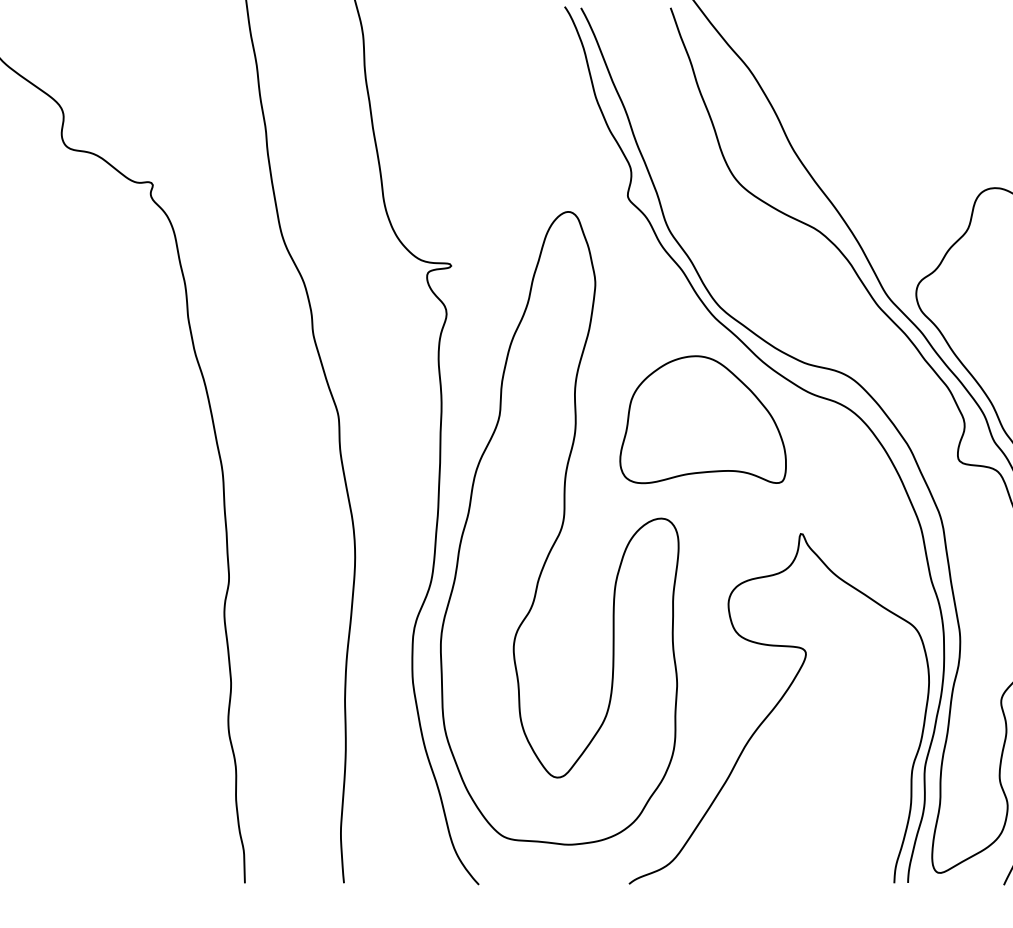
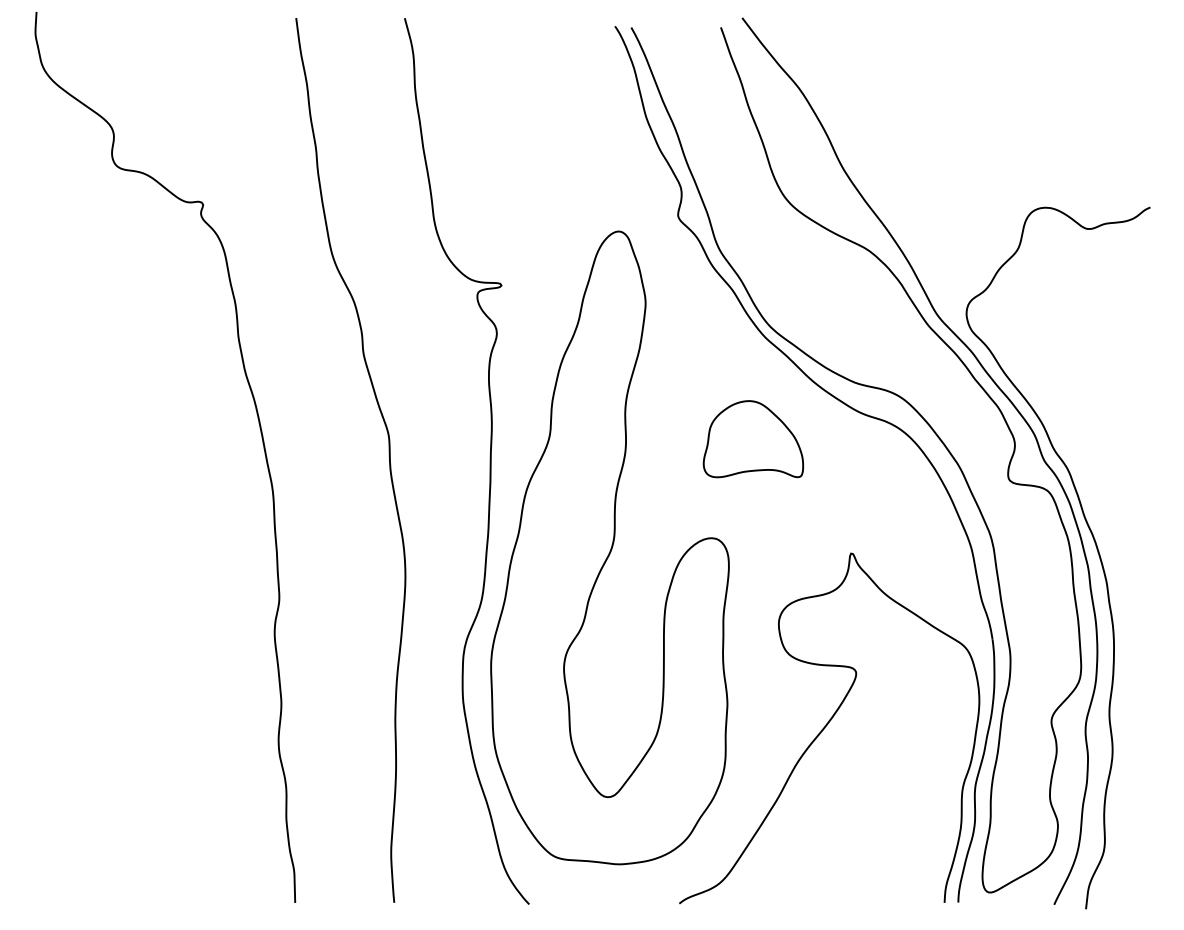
part: (703, 418) -> (753, 438), size x0.6

